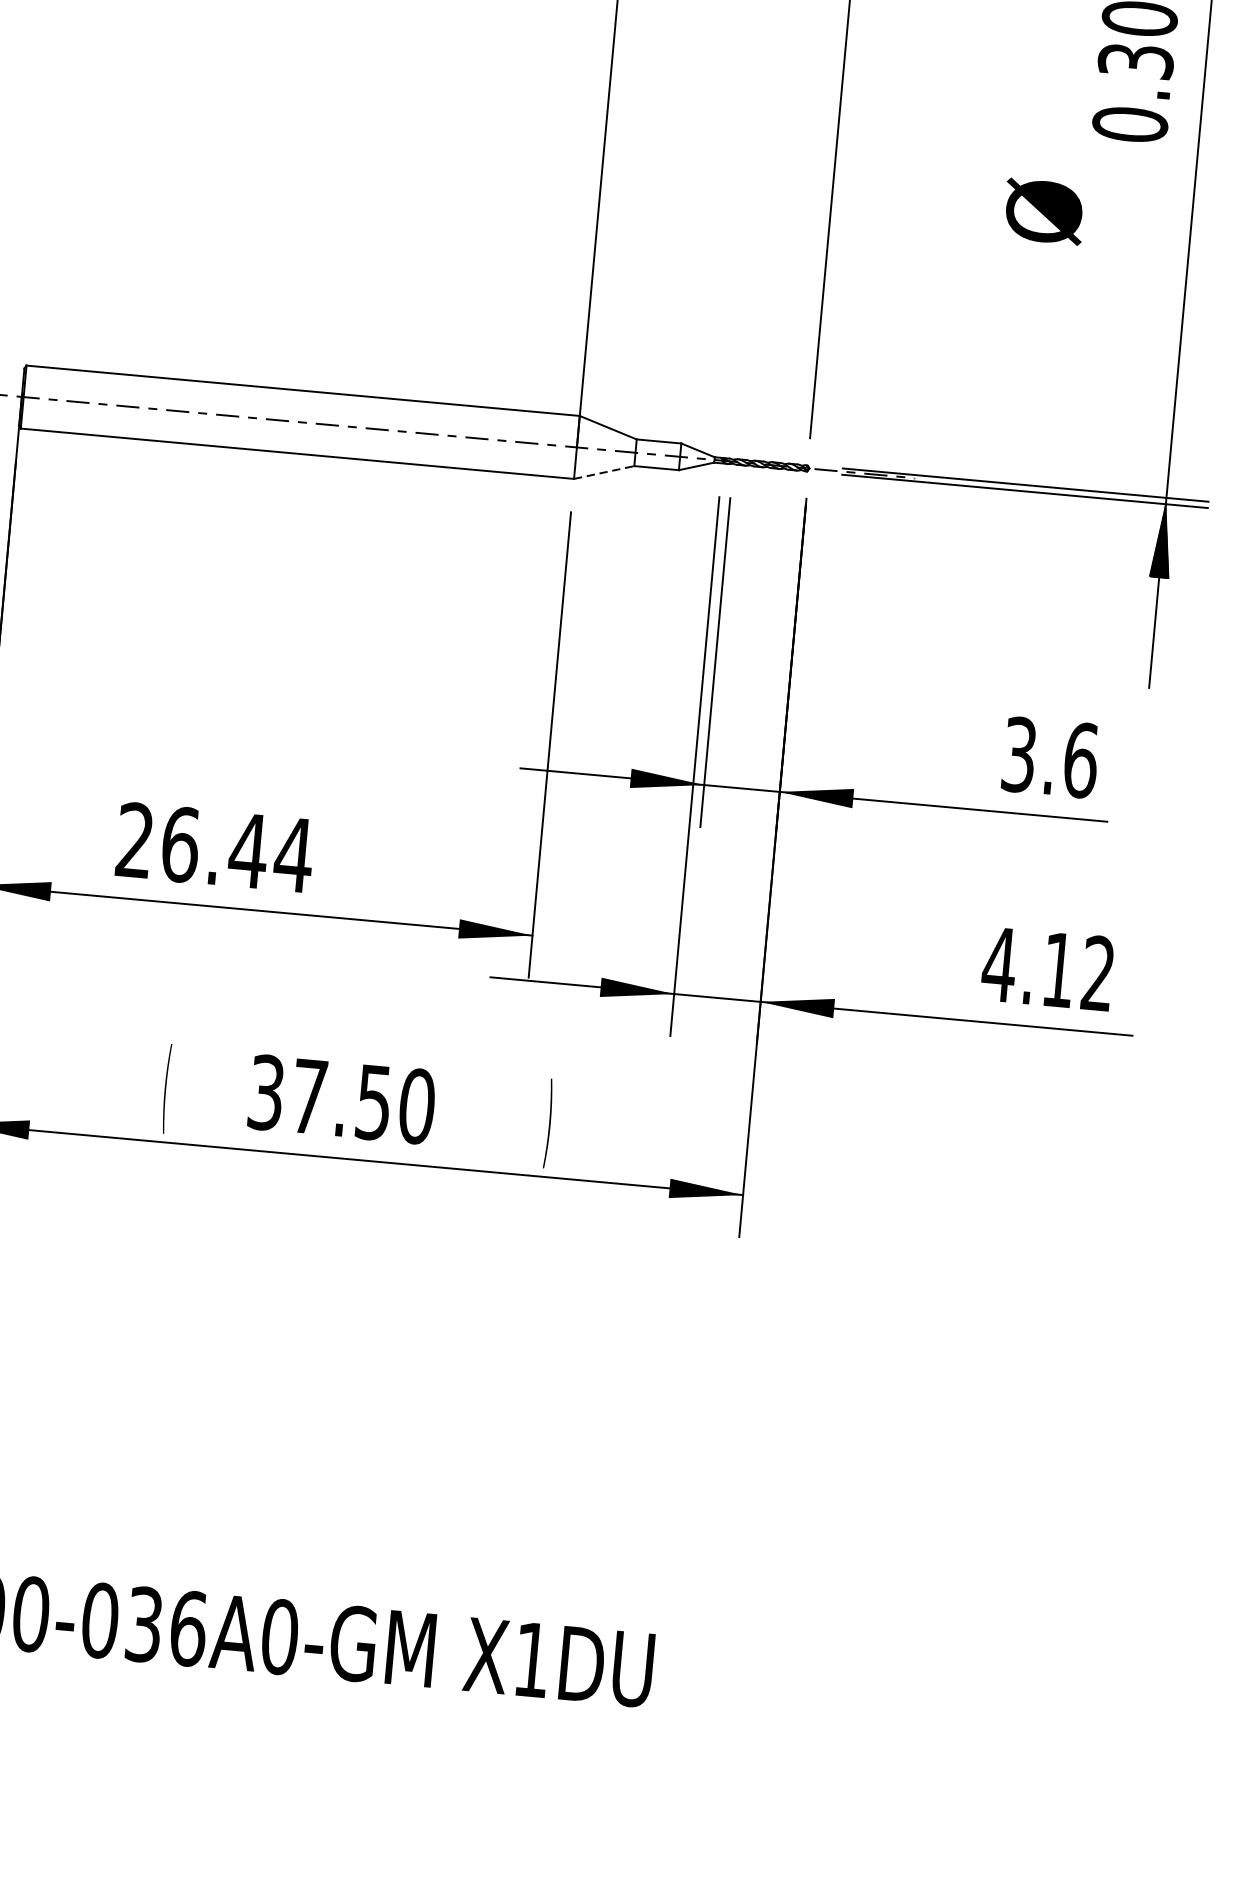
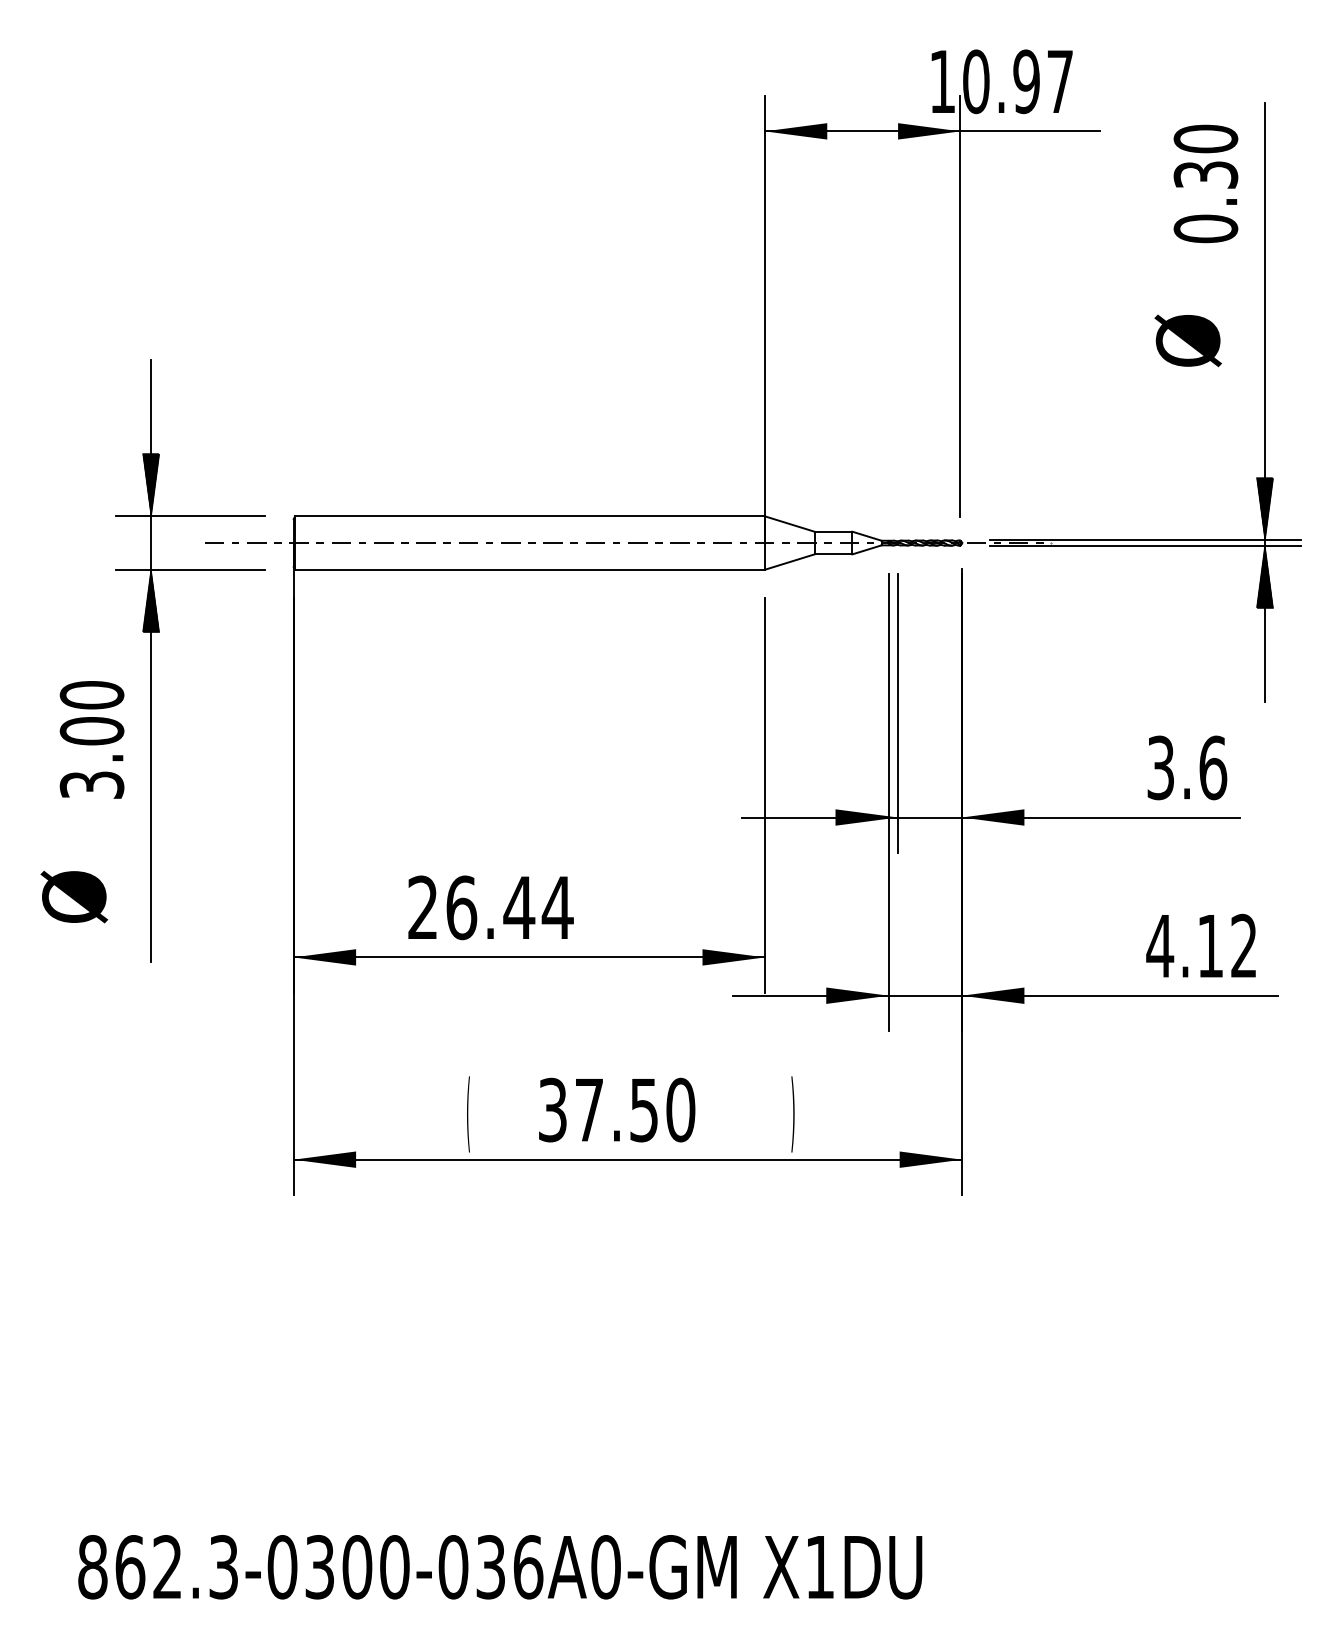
text: (1043, 211) -> (1187, 340), moved
hatch: (1169, 461) -> (1264, 509), added
line: (605, 471) -> (790, 561), dashed -> solid

